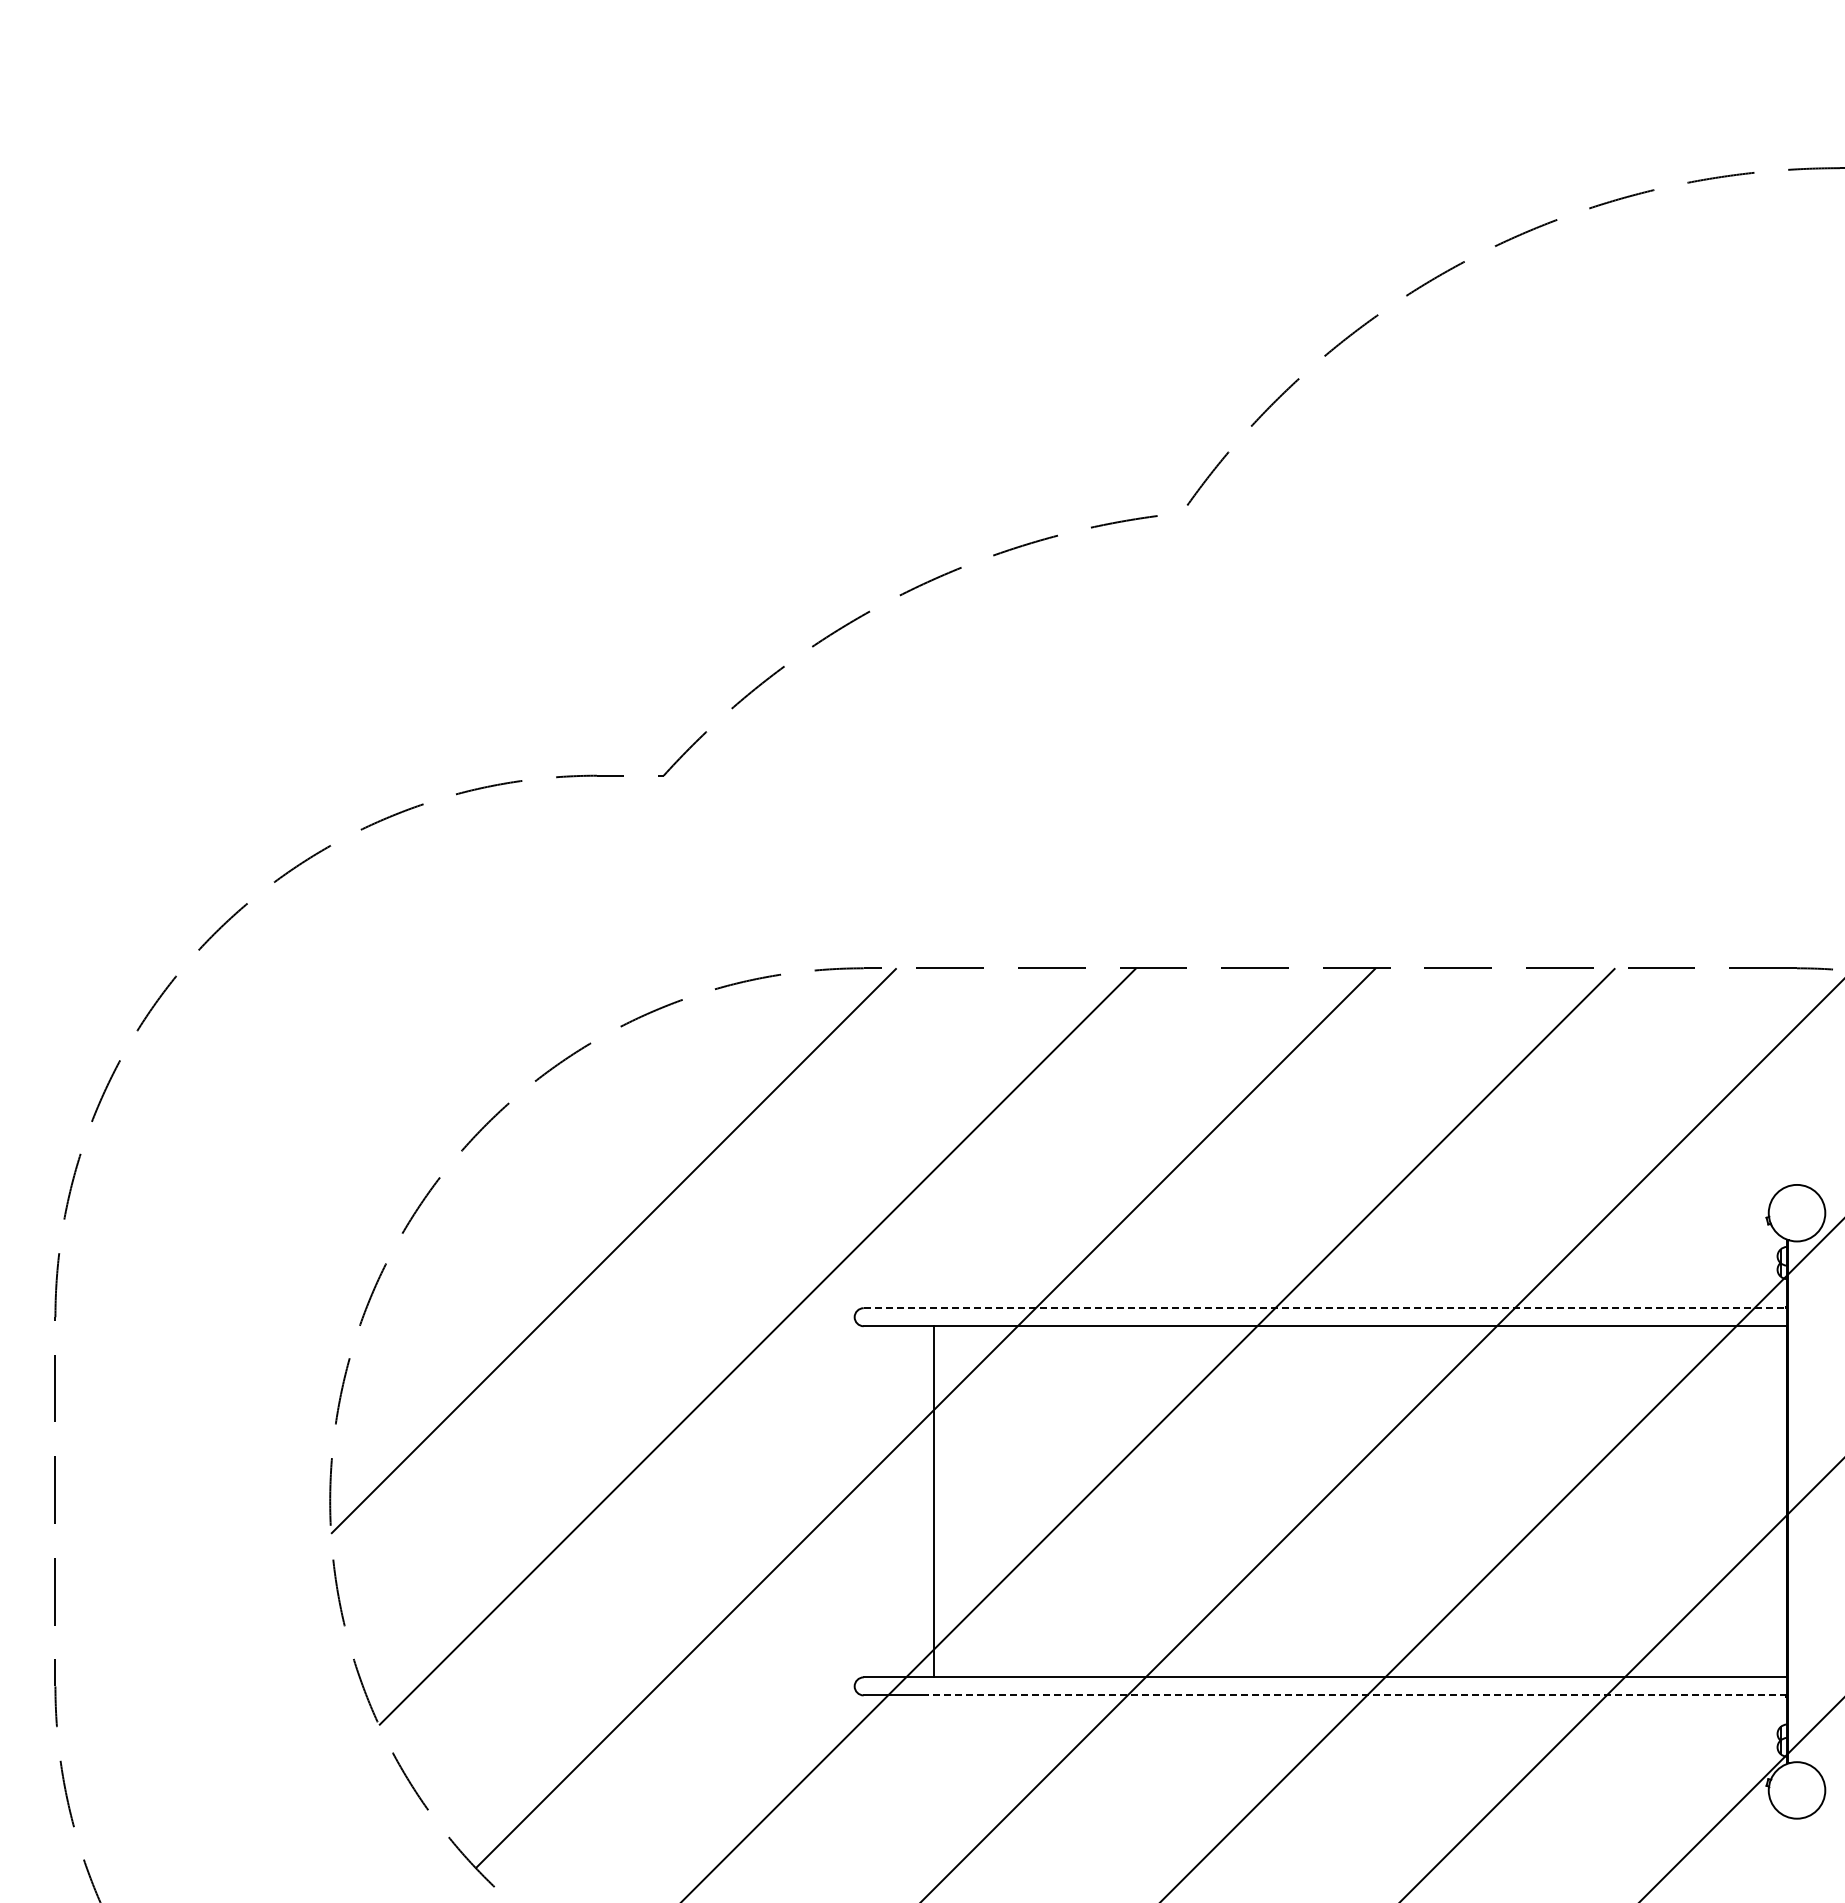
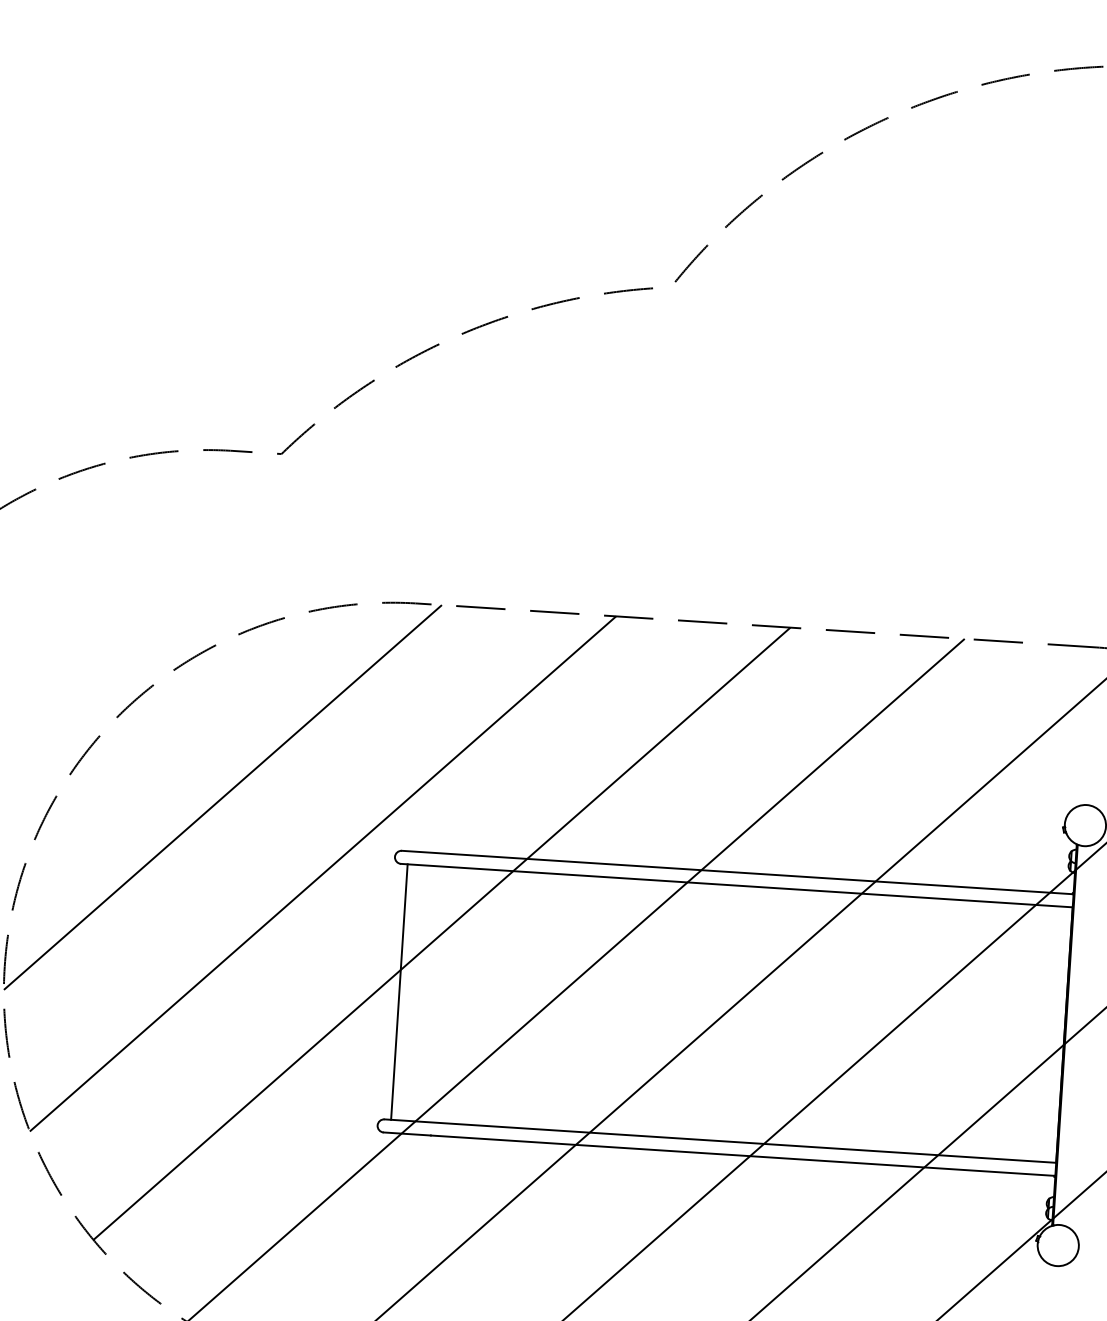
line: (1325, 1308) -> (737, 872), dashed -> solid
line: (933, 1501) -> (399, 991), moved
line: (1357, 1695) -> (742, 1155), dashed -> solid

